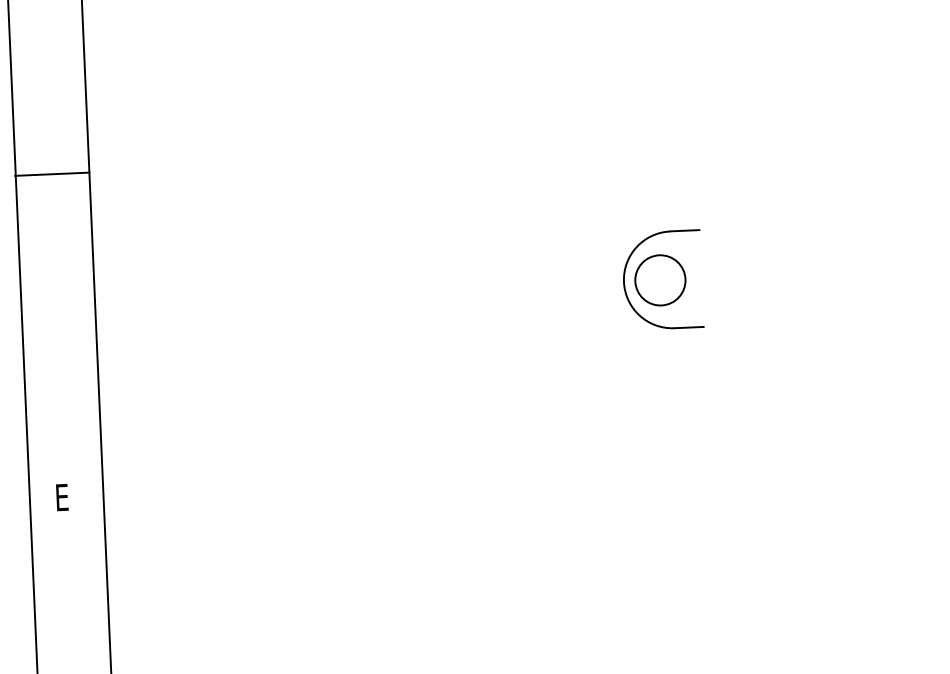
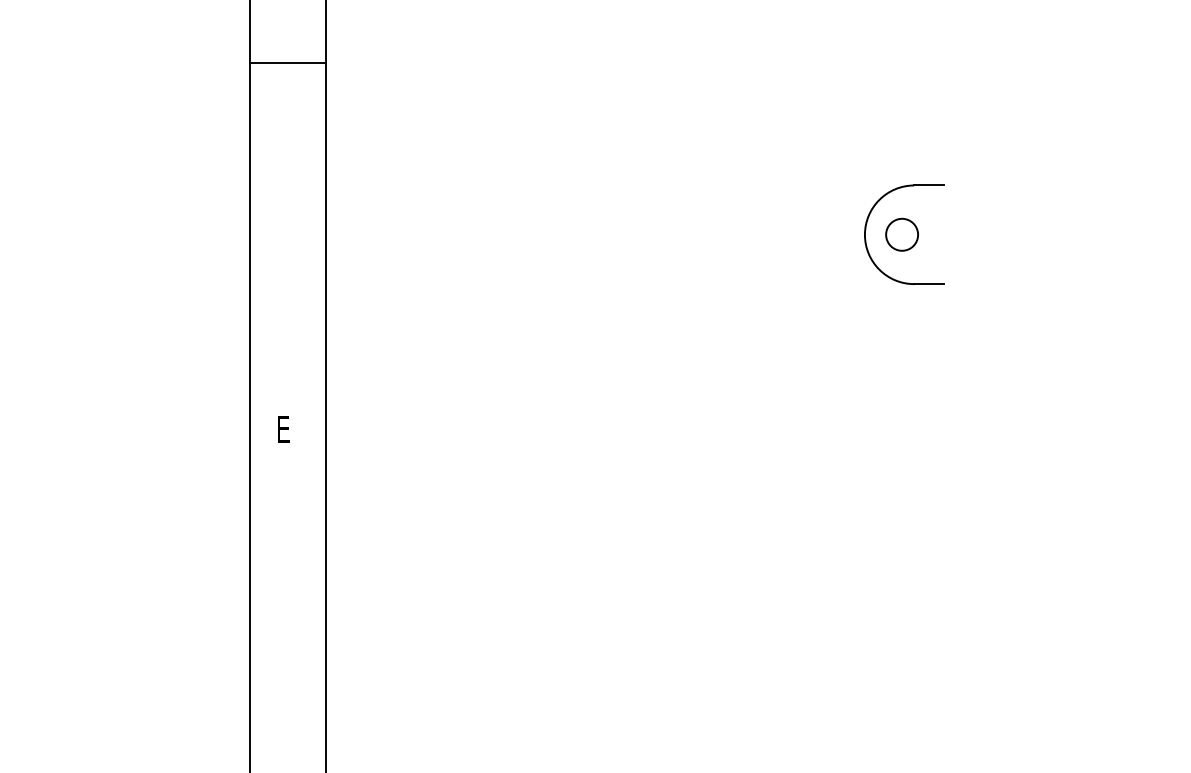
line: (52, 174) -> (287, 62), moved
circle: (660, 280) -> (902, 234), size x0.62

